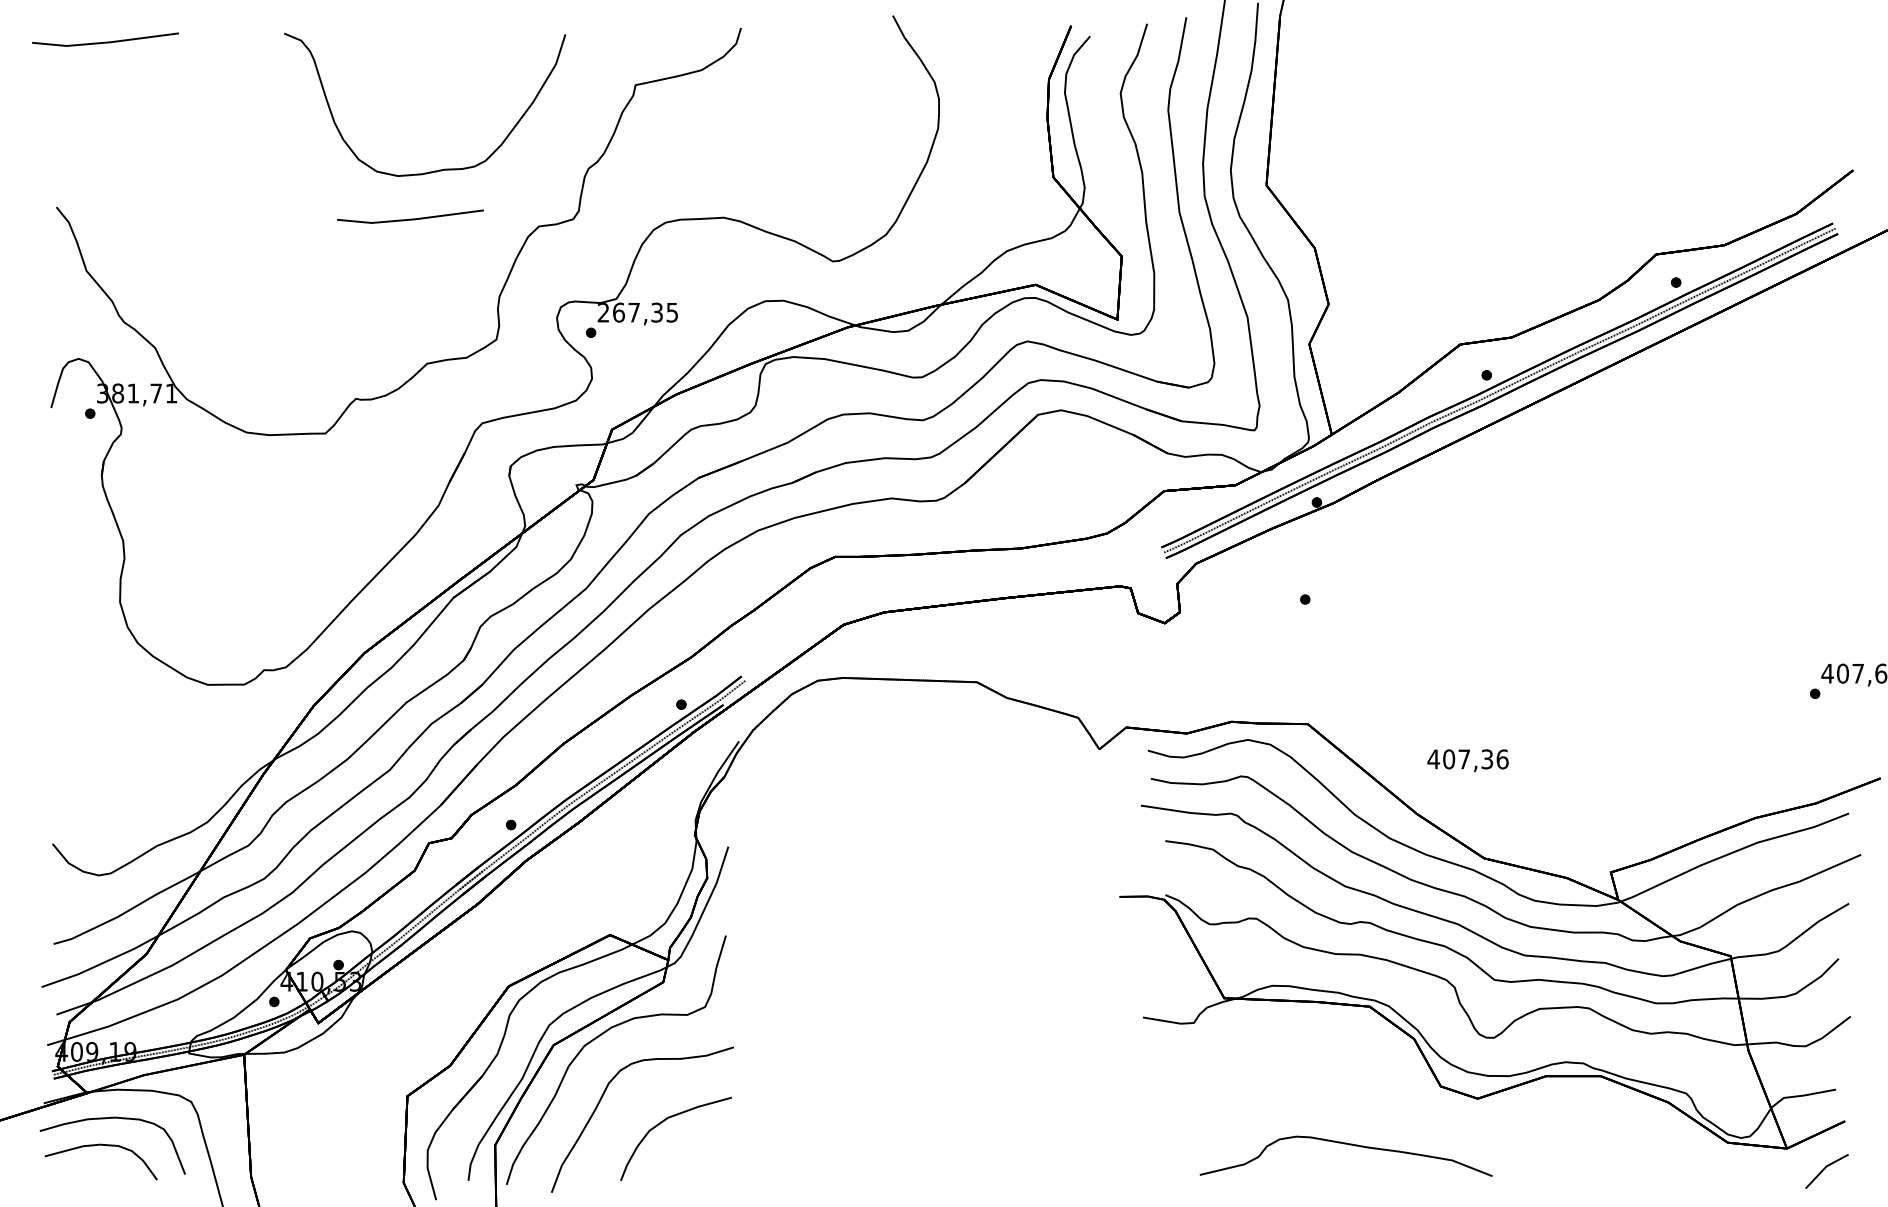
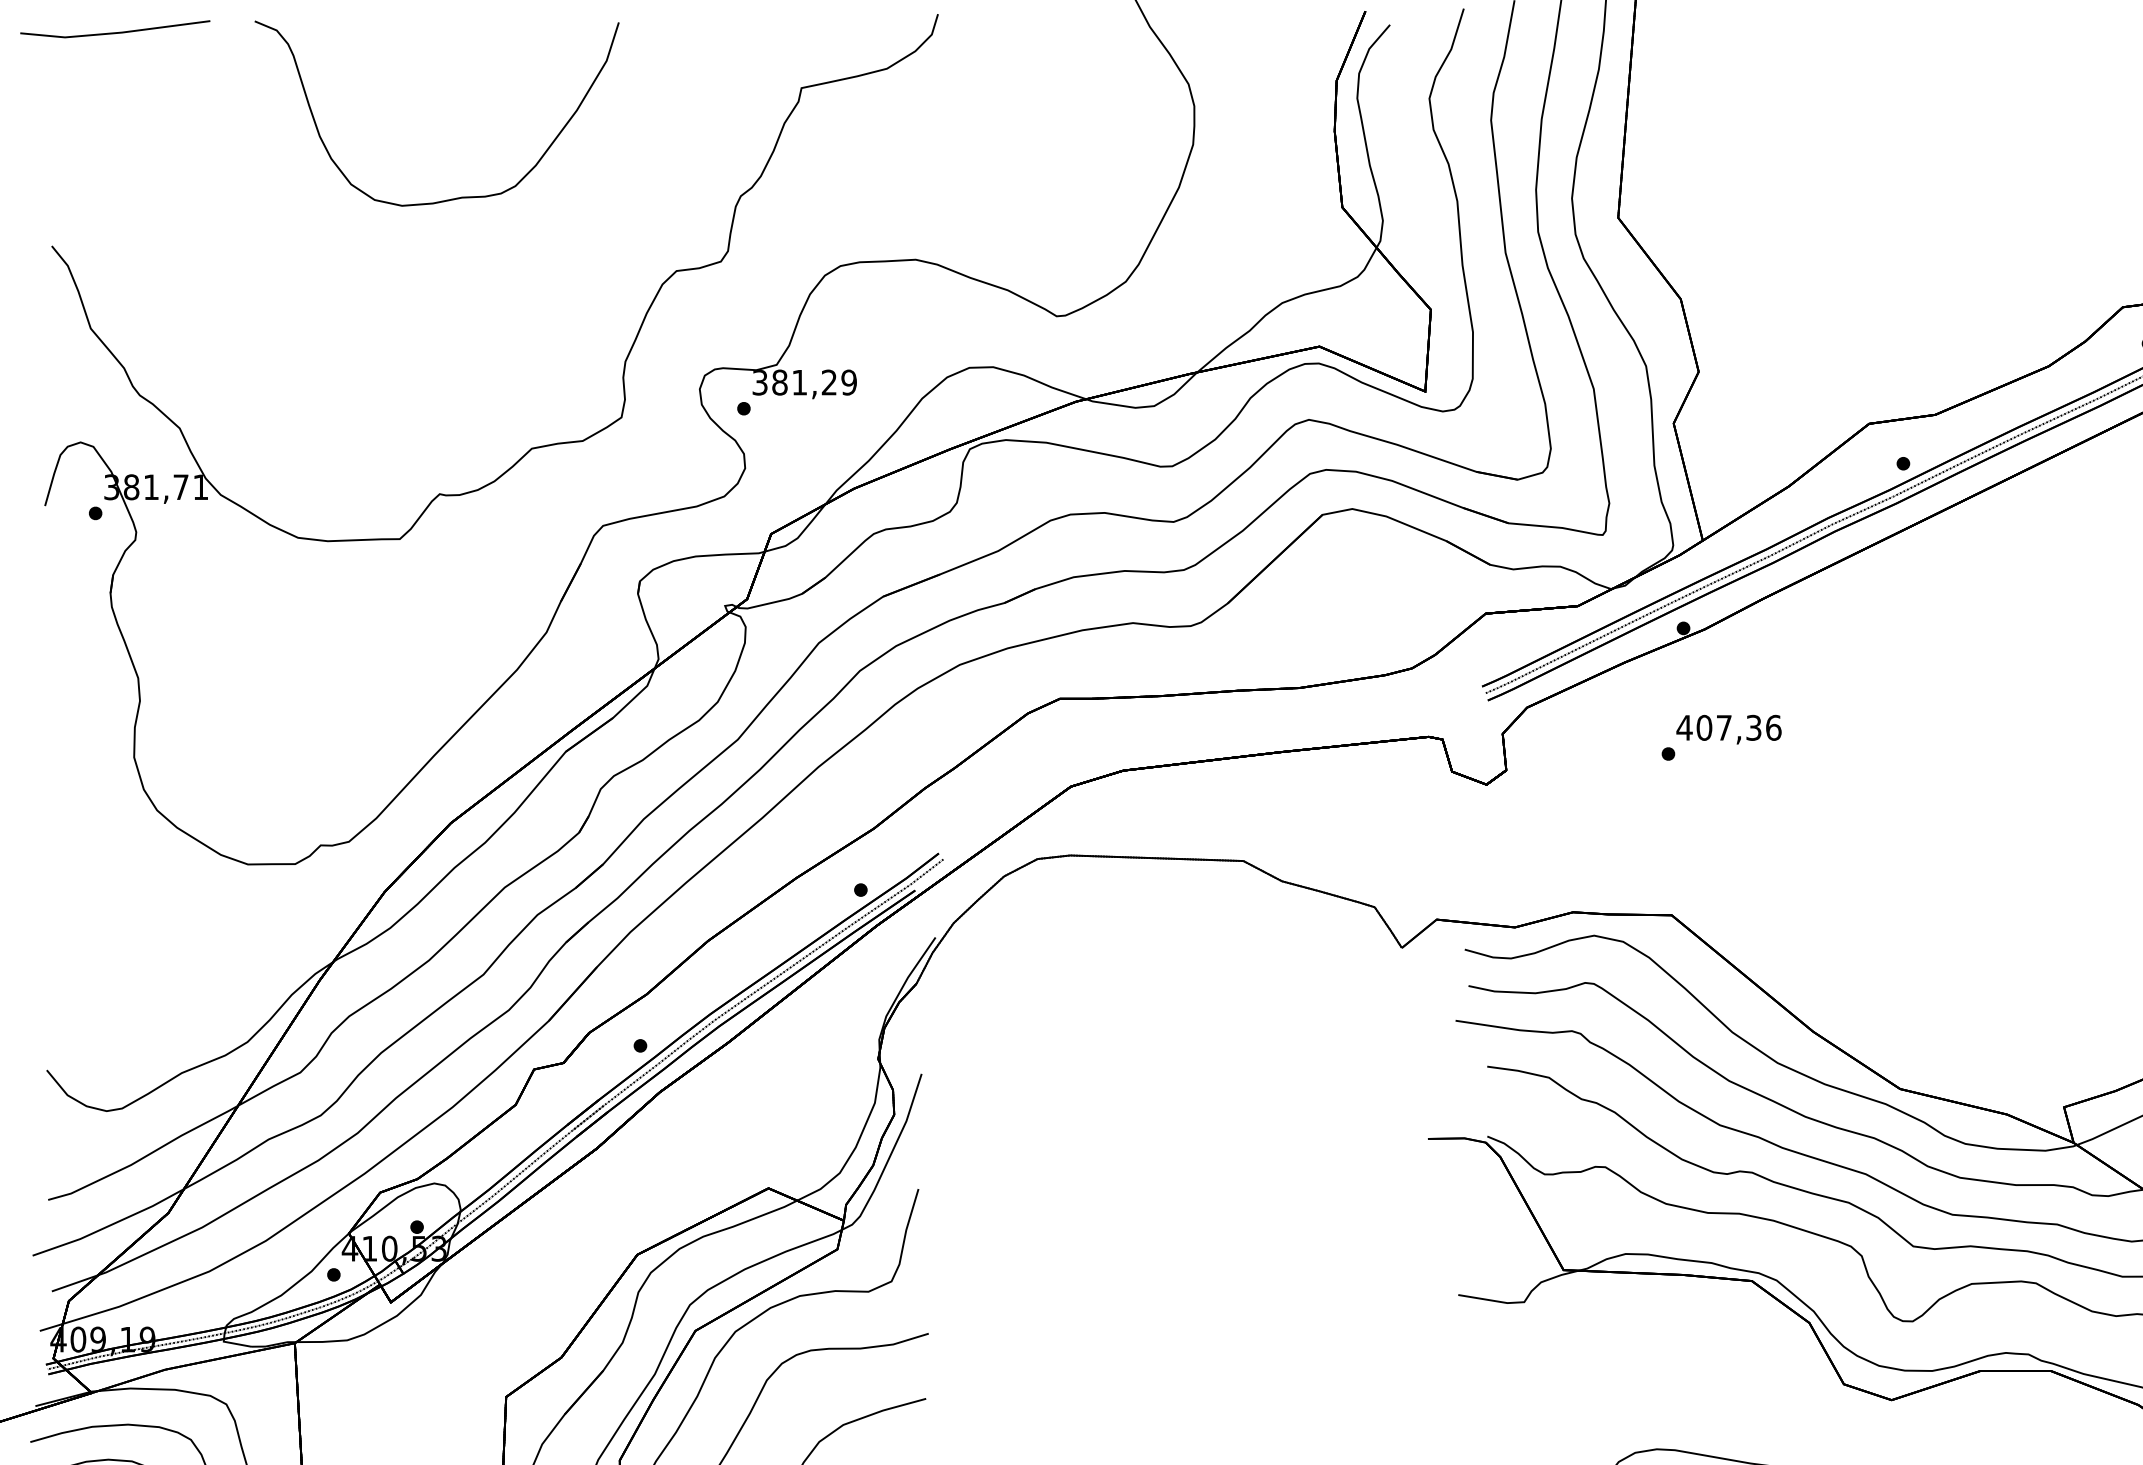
curve: (439, 169) -> (455, 197), moved
line: (410, 218) -> (510, 260), removed
text: (637, 312) -> (804, 382), 267,35 -> 381,29
text: (1467, 760) -> (1728, 729), moved

